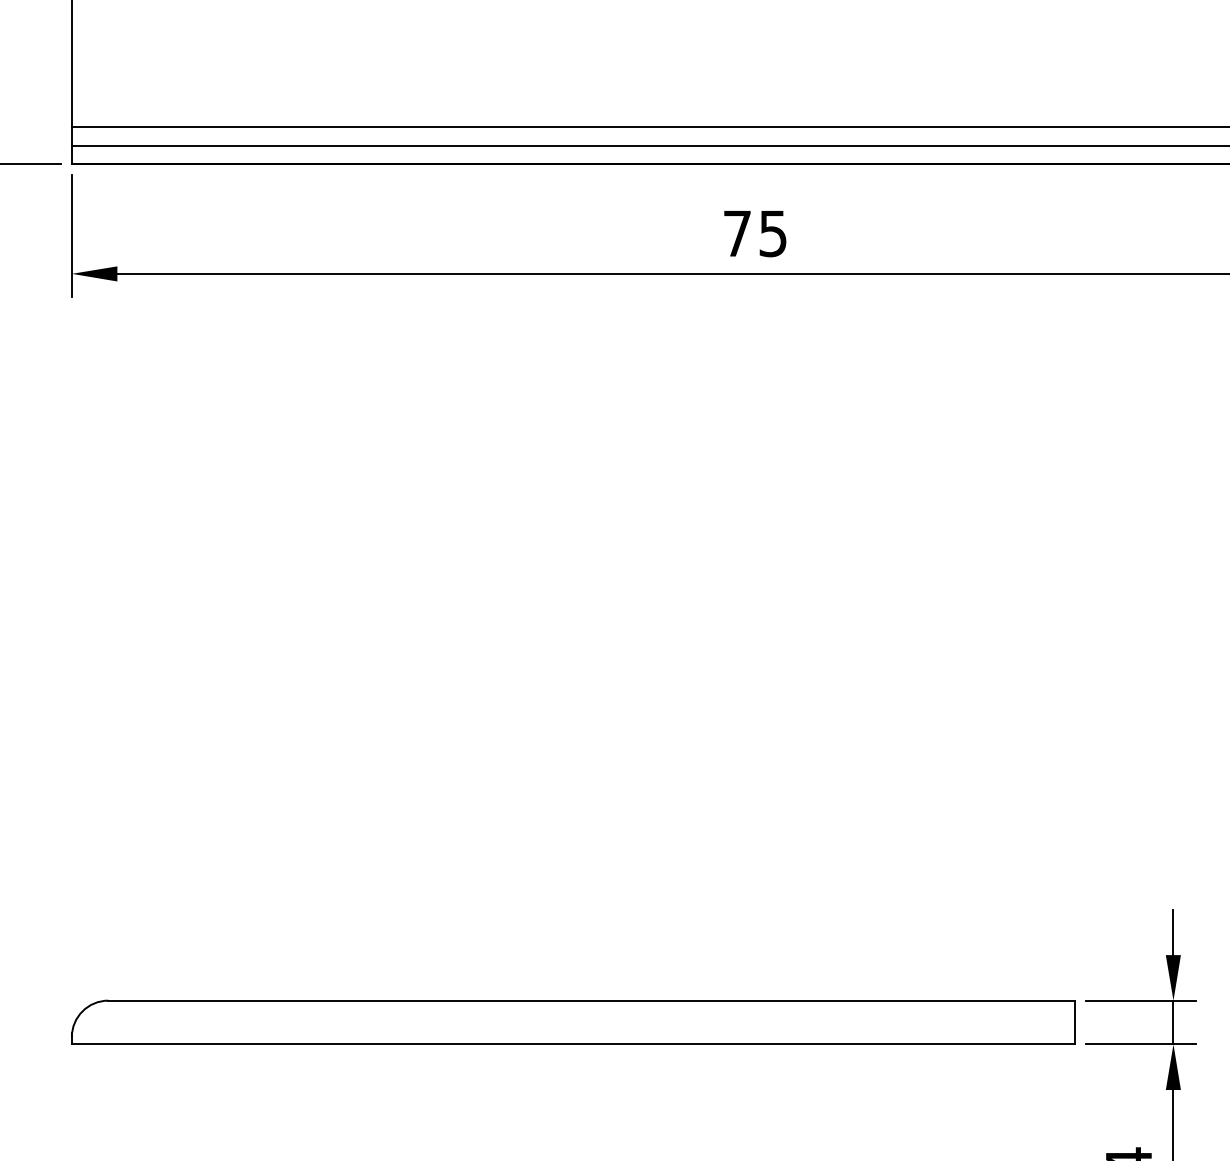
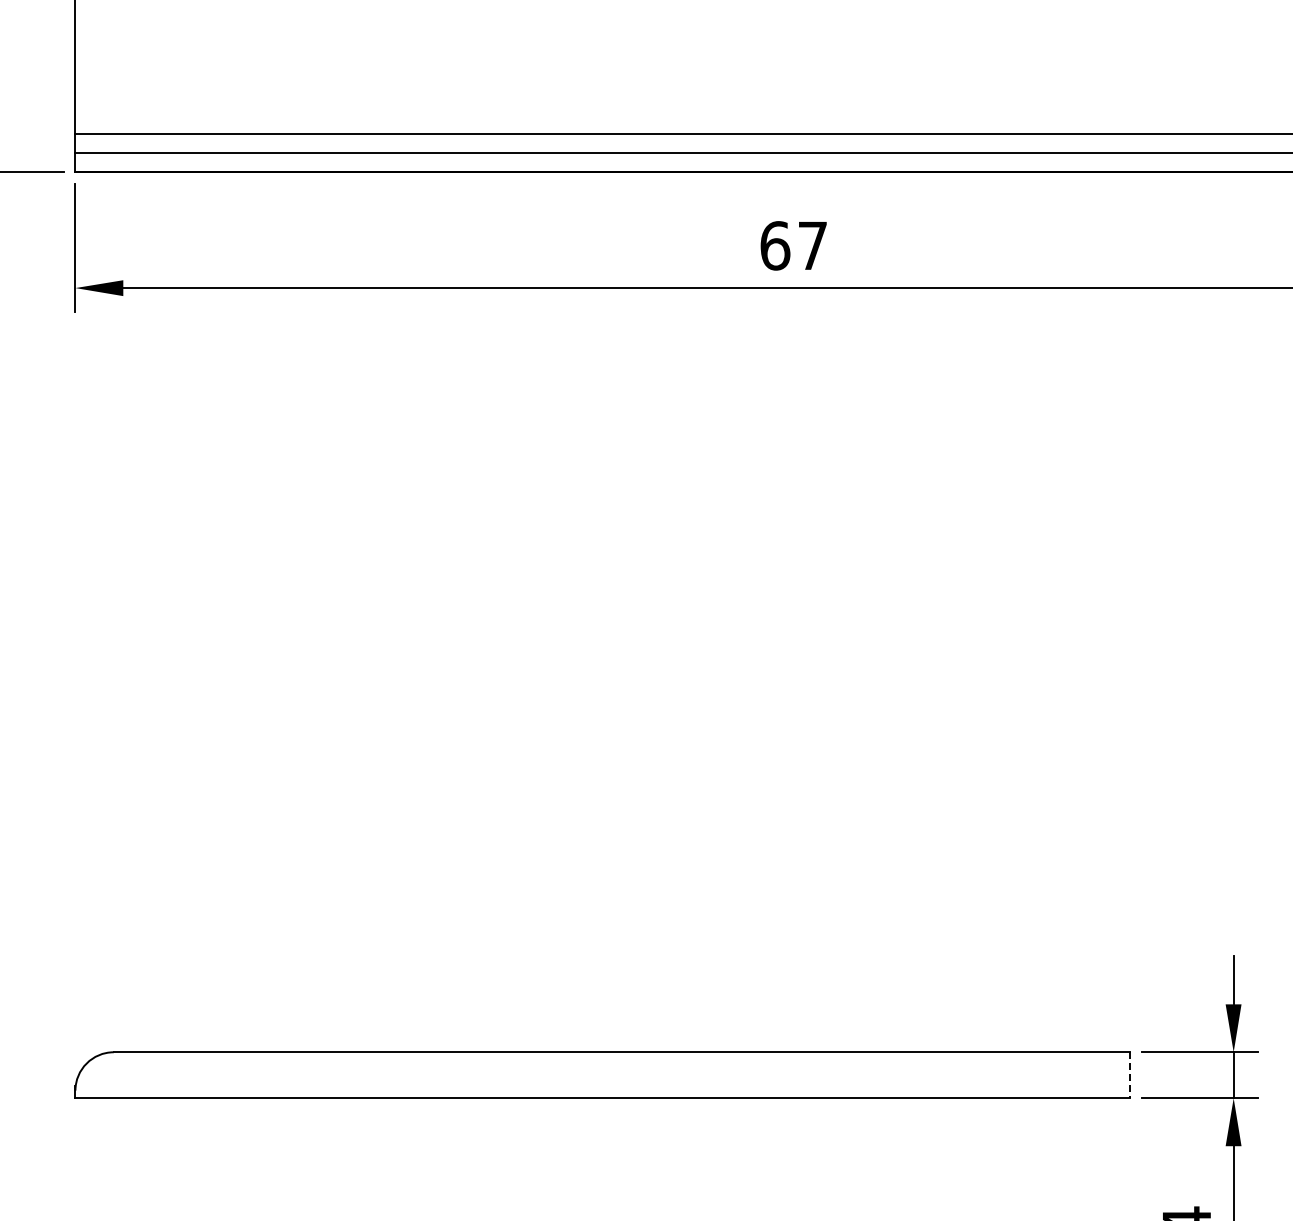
text: (754, 233) -> (793, 245), 75 -> 67
line: (1074, 1022) -> (1129, 1075), solid -> dashed

